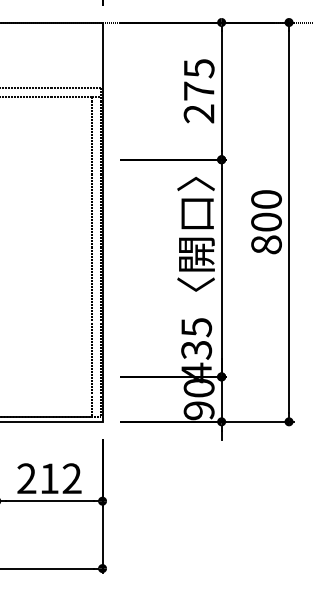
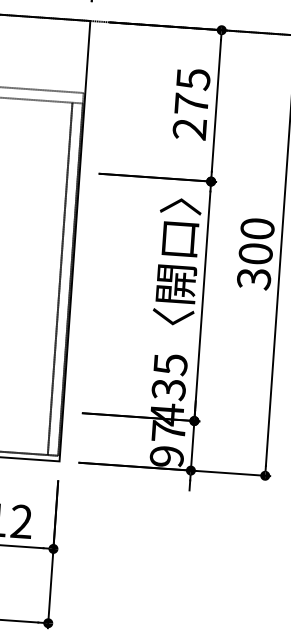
text: (266, 244) -> (254, 278), 800 -> 300
text: (198, 387) -> (168, 430), 90 -> 97

